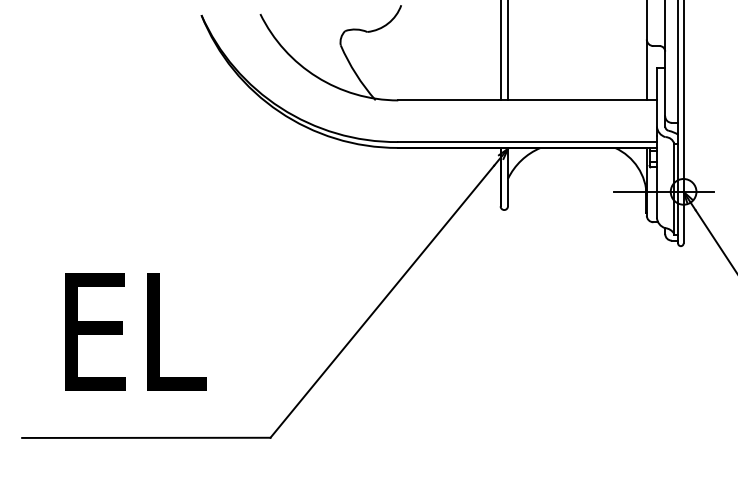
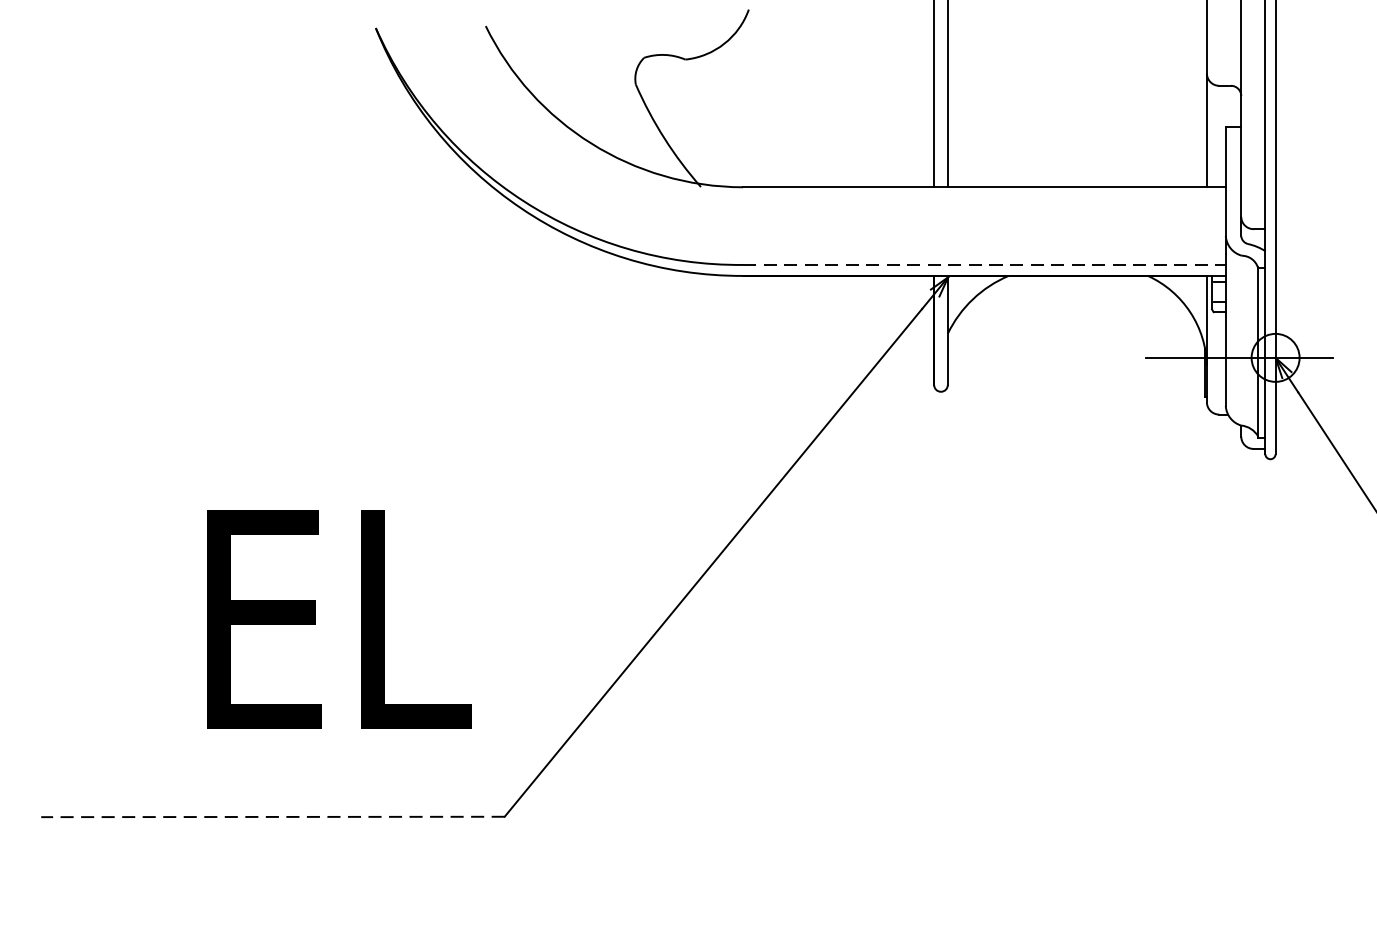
line: (528, 142) -> (986, 265), solid -> dashed
text: (135, 331) -> (338, 618), moved
line: (145, 437) -> (271, 816), solid -> dashed

